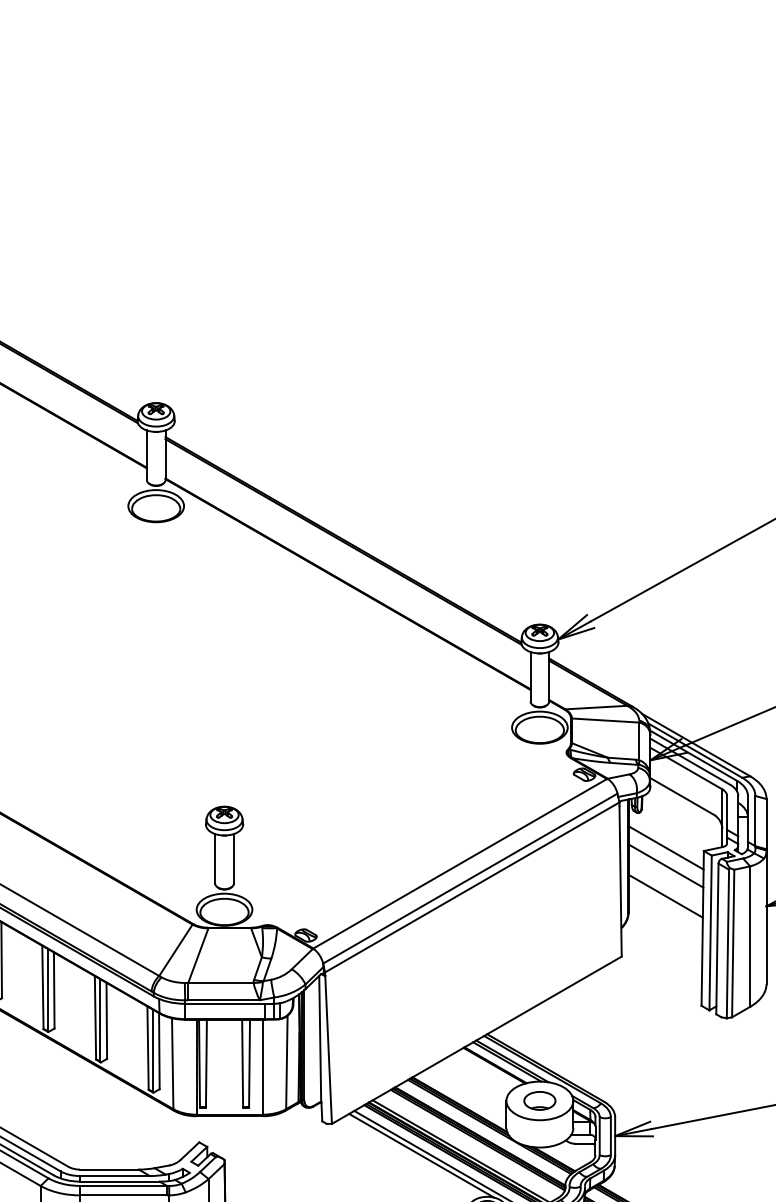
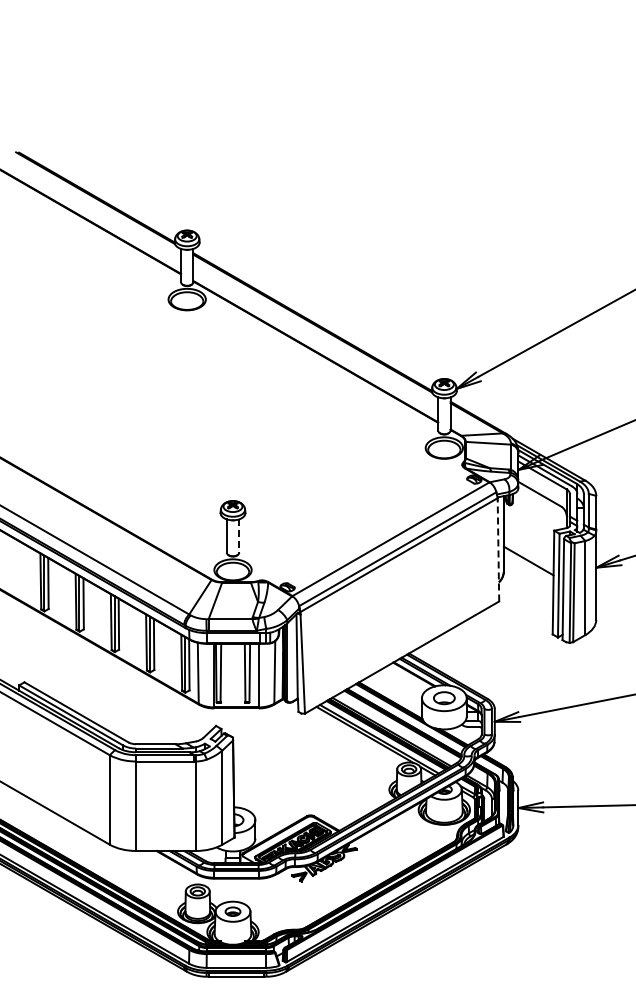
line: (665, 847) -> (528, 528), removed
line: (234, 859) -> (239, 536), solid -> dashed
line: (665, 865) -> (528, 540), removed
line: (620, 880) -> (498, 550), solid -> dashed

